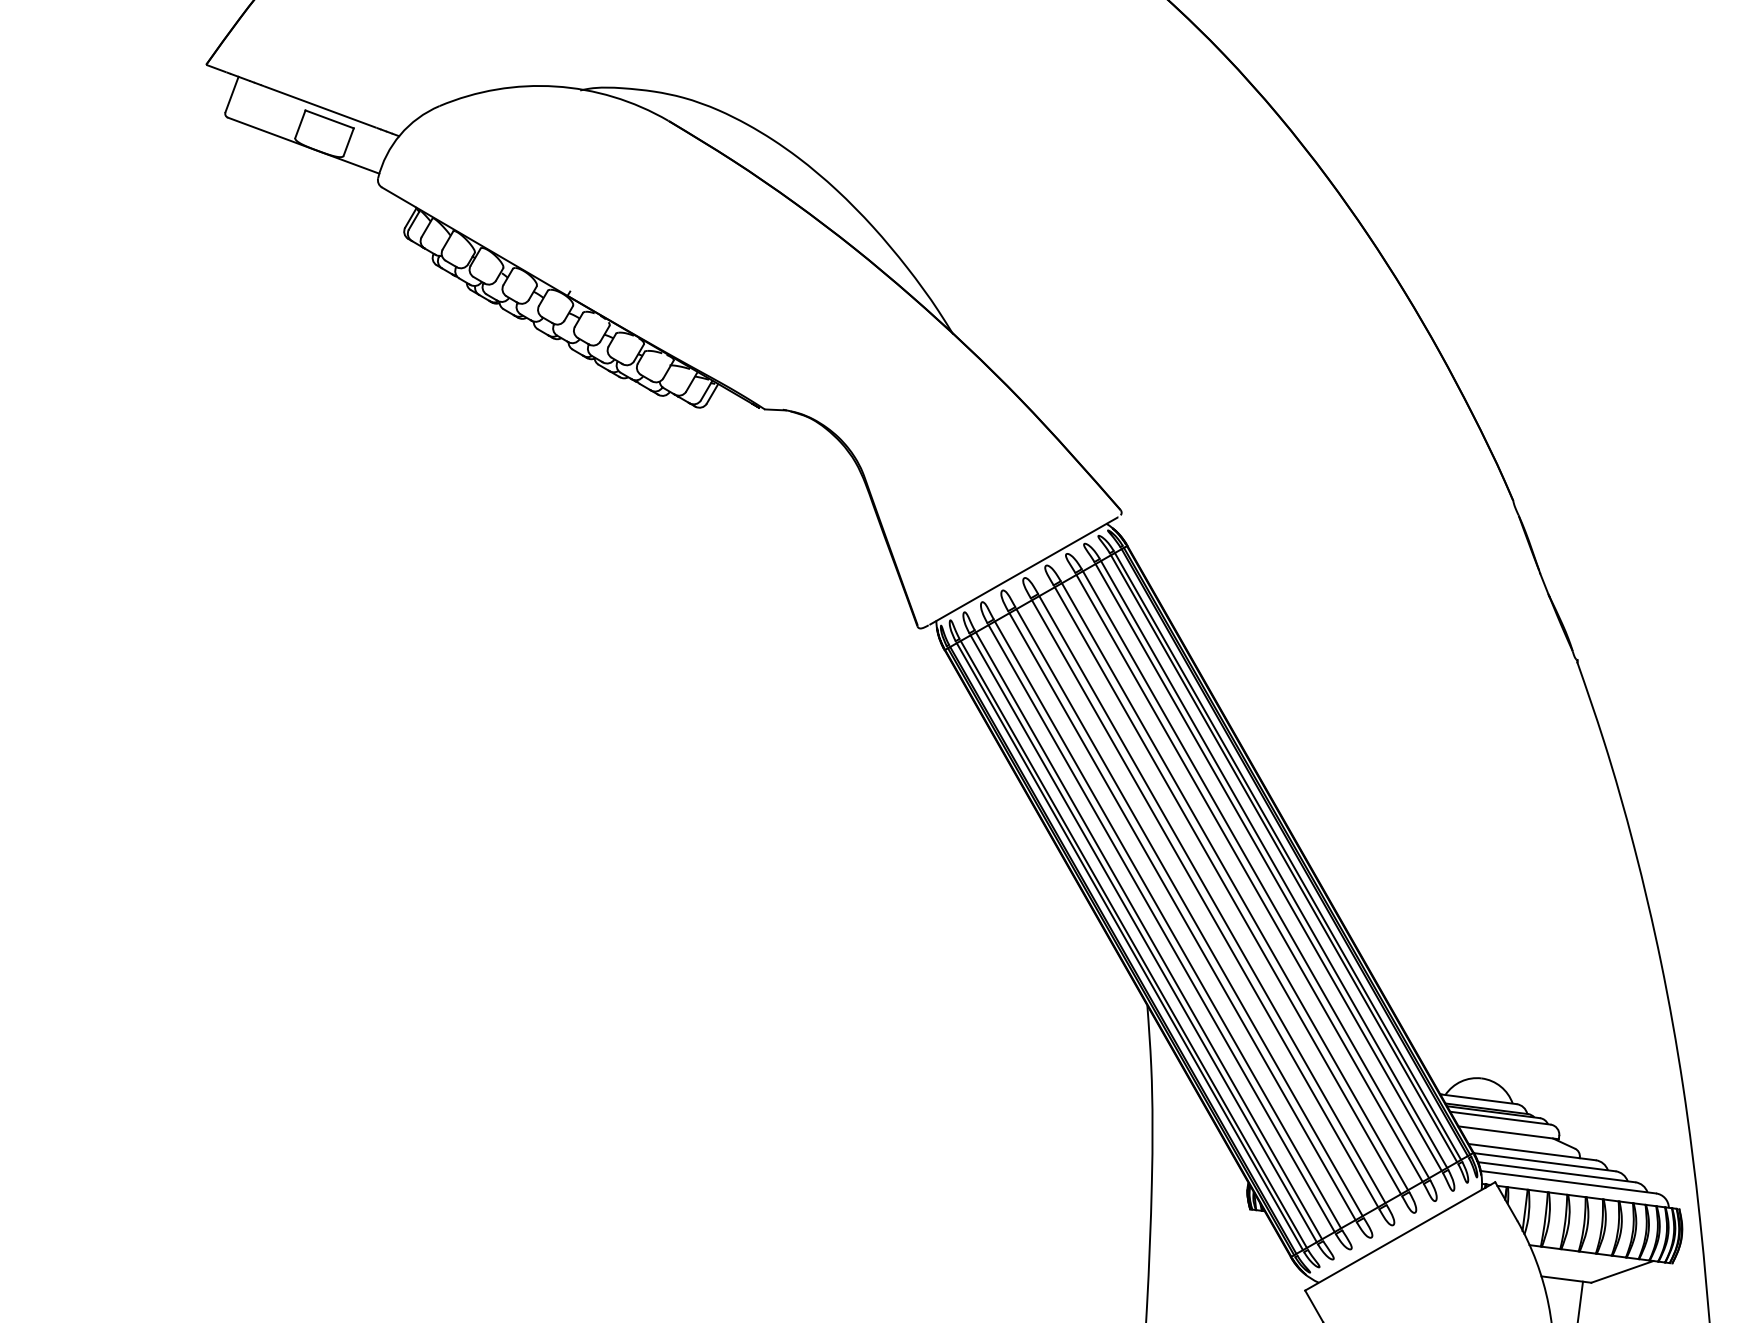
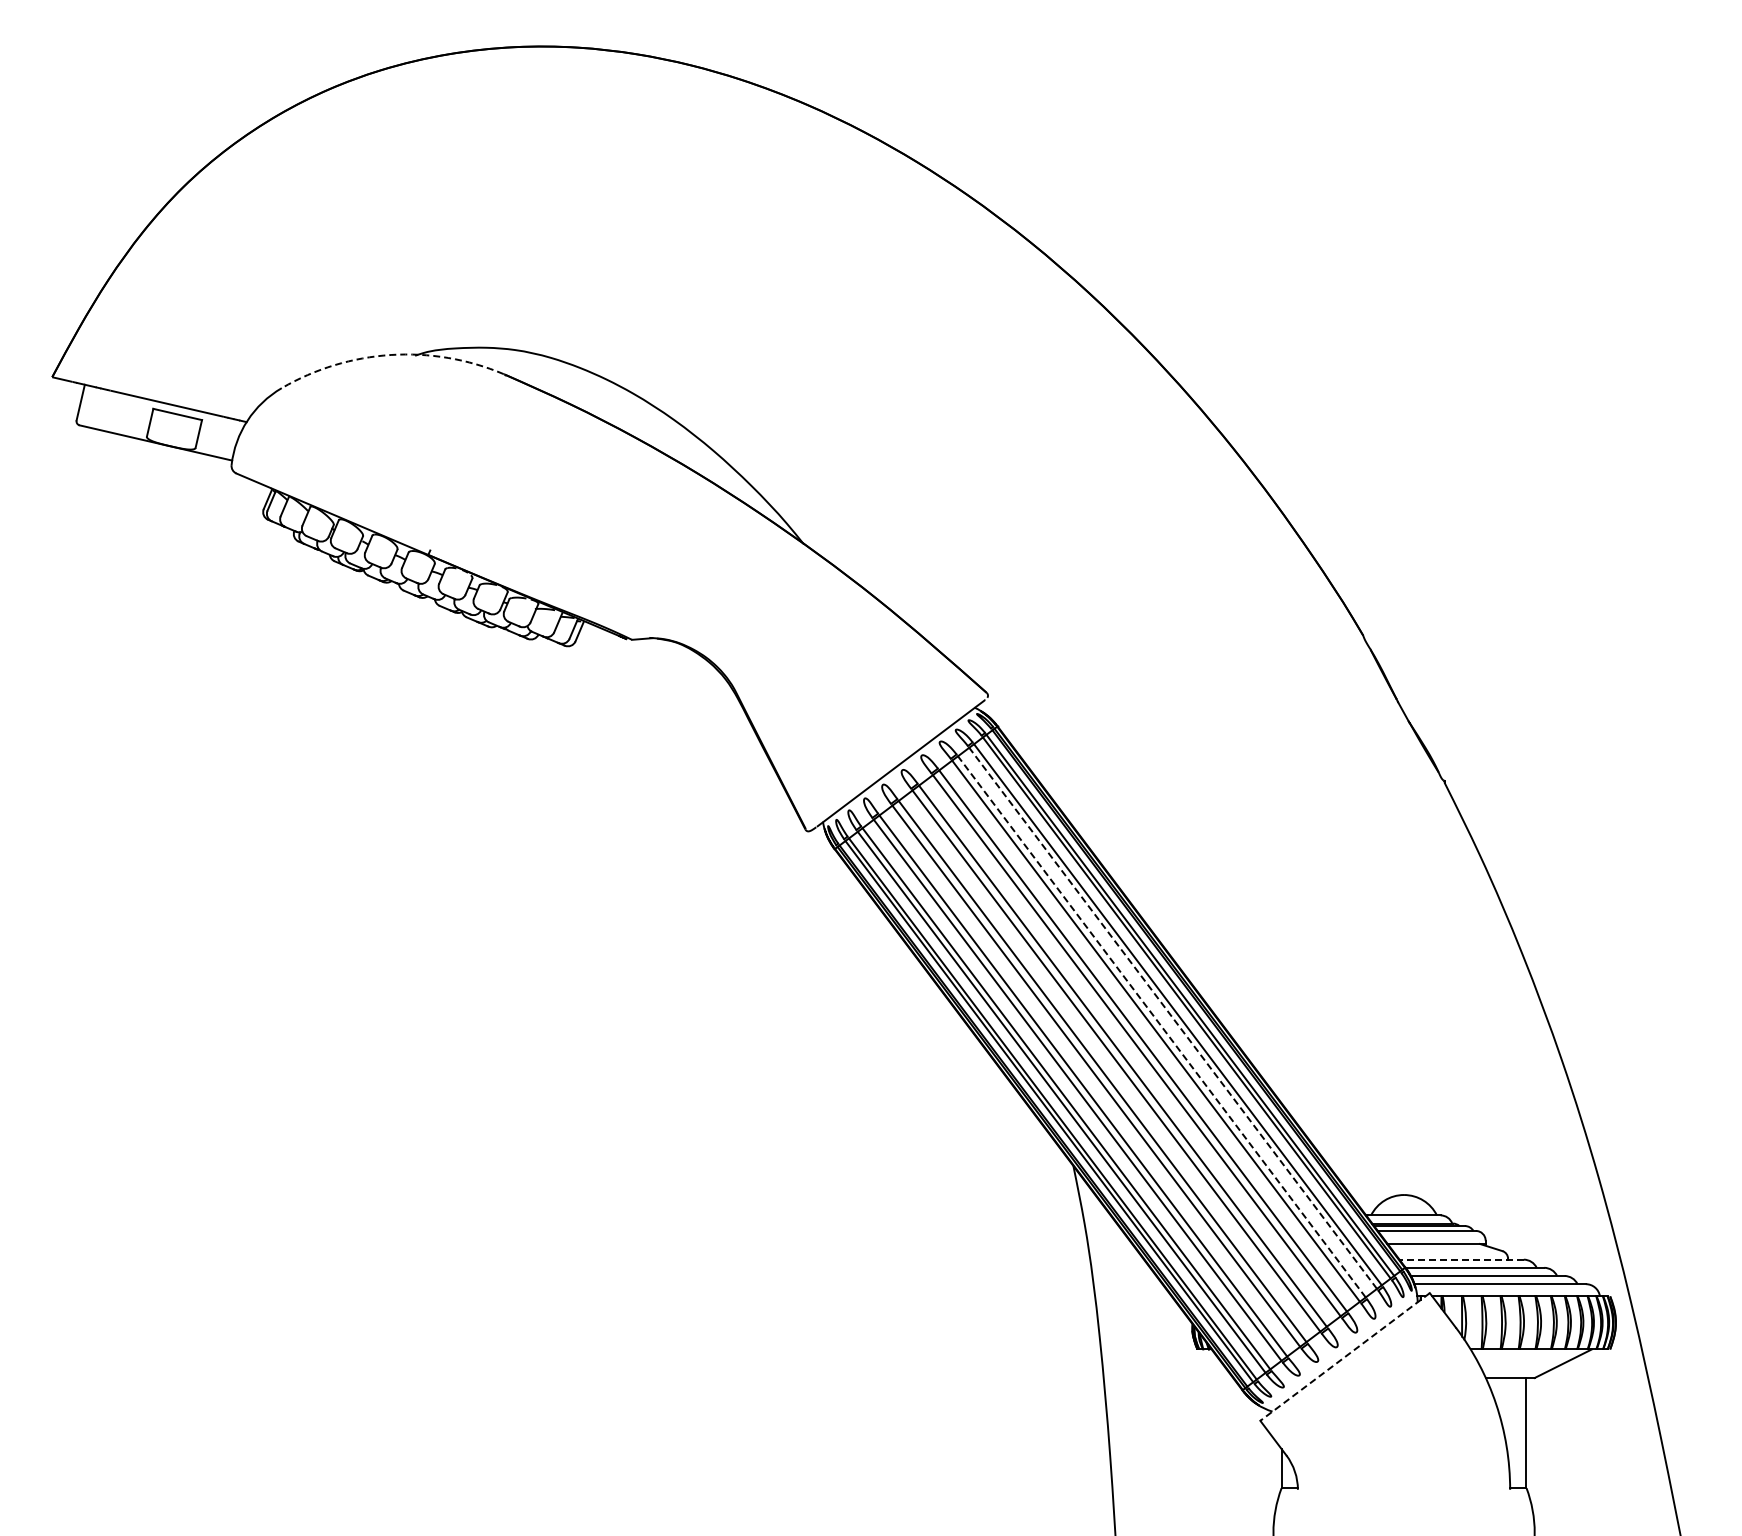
arc: (556, 87) -> (391, 355), solid -> dashed
line: (1269, 867) -> (1173, 1018), solid -> dashed
line: (1255, 874) -> (1161, 1026), solid -> dashed
line: (1532, 1151) -> (1461, 1259), solid -> dashed
line: (1399, 1236) -> (1344, 1357), solid -> dashed

